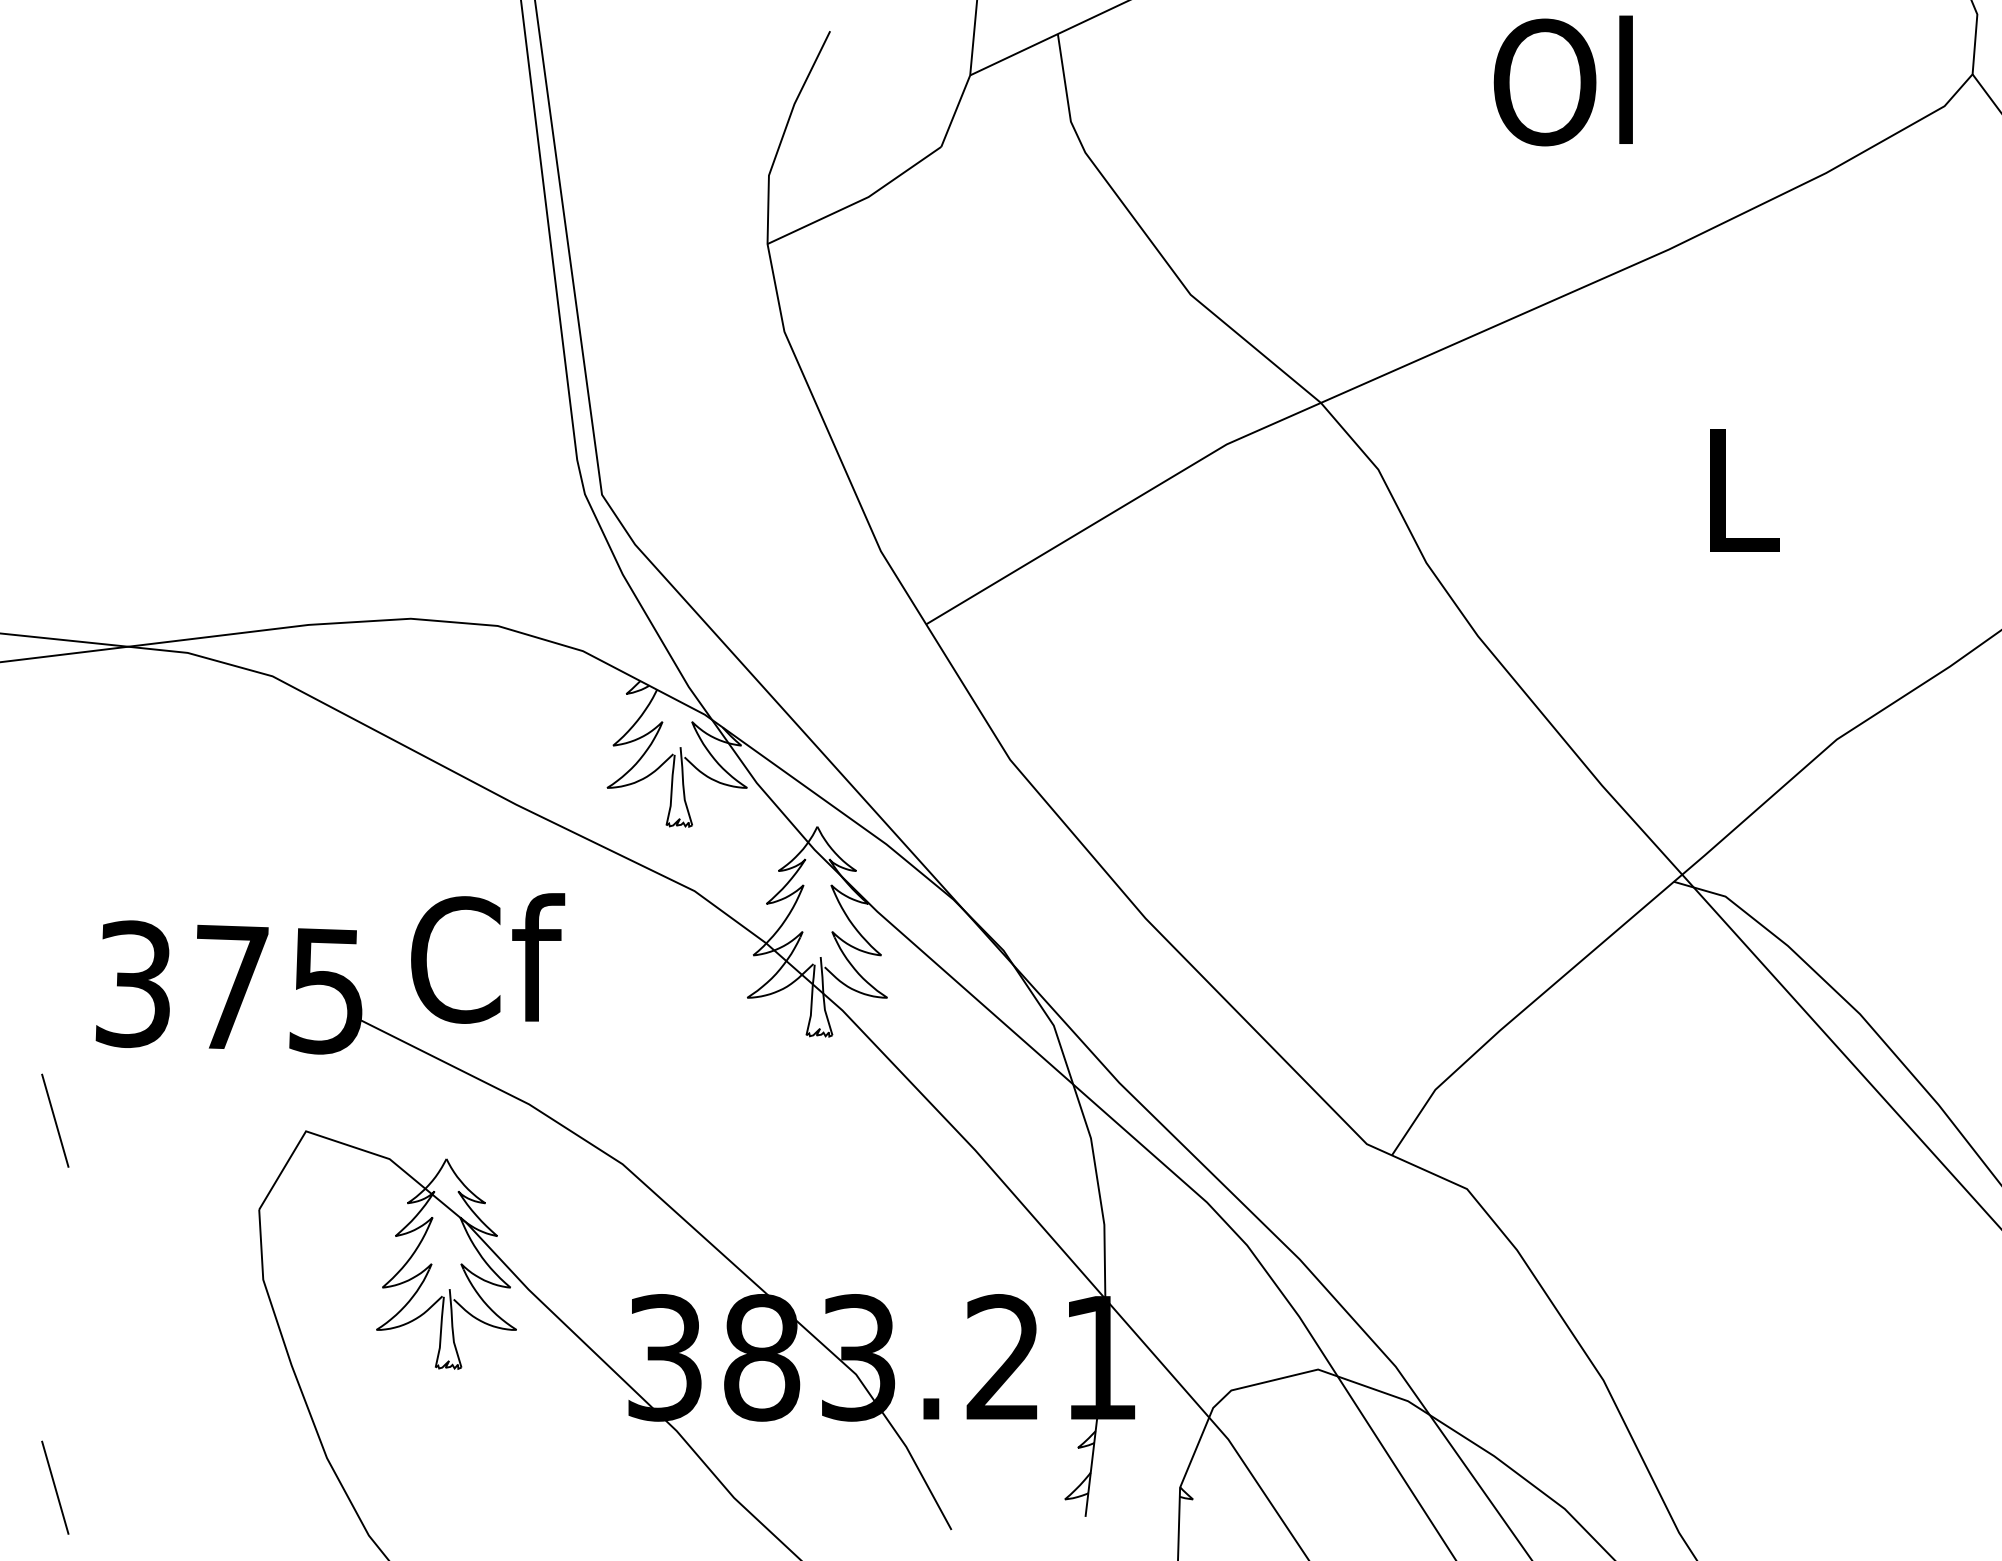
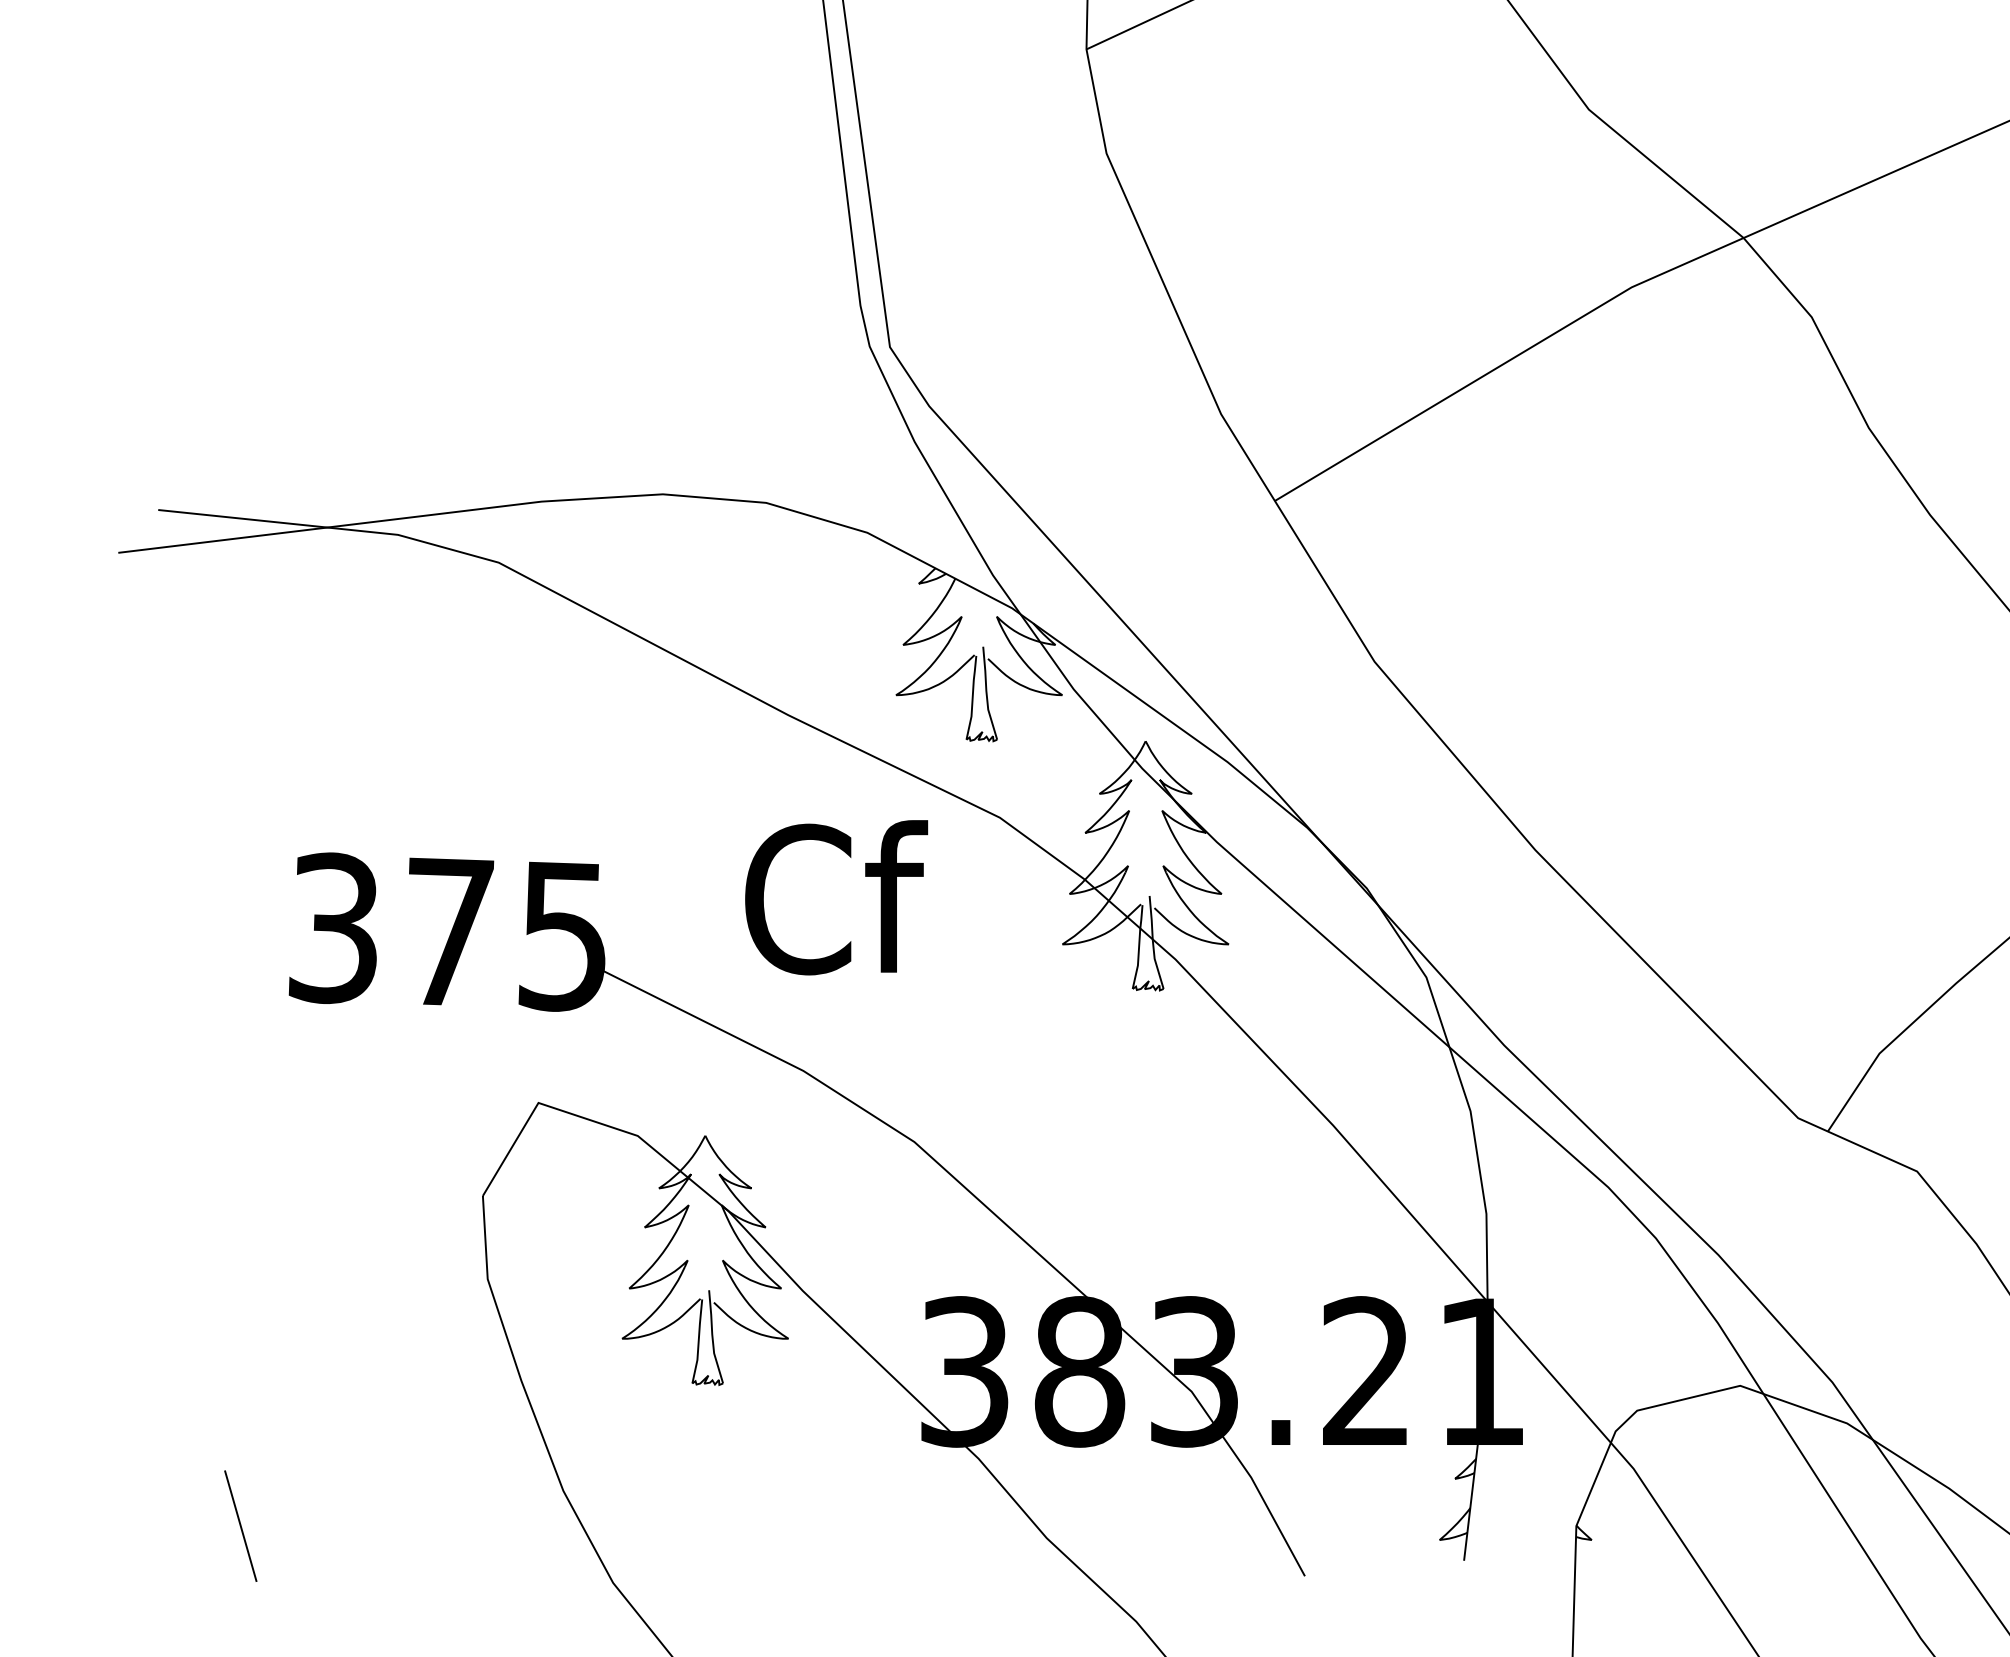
text: (488, 958) -> (837, 897), moved
line: (55, 1120) -> (241, 1090), removed

